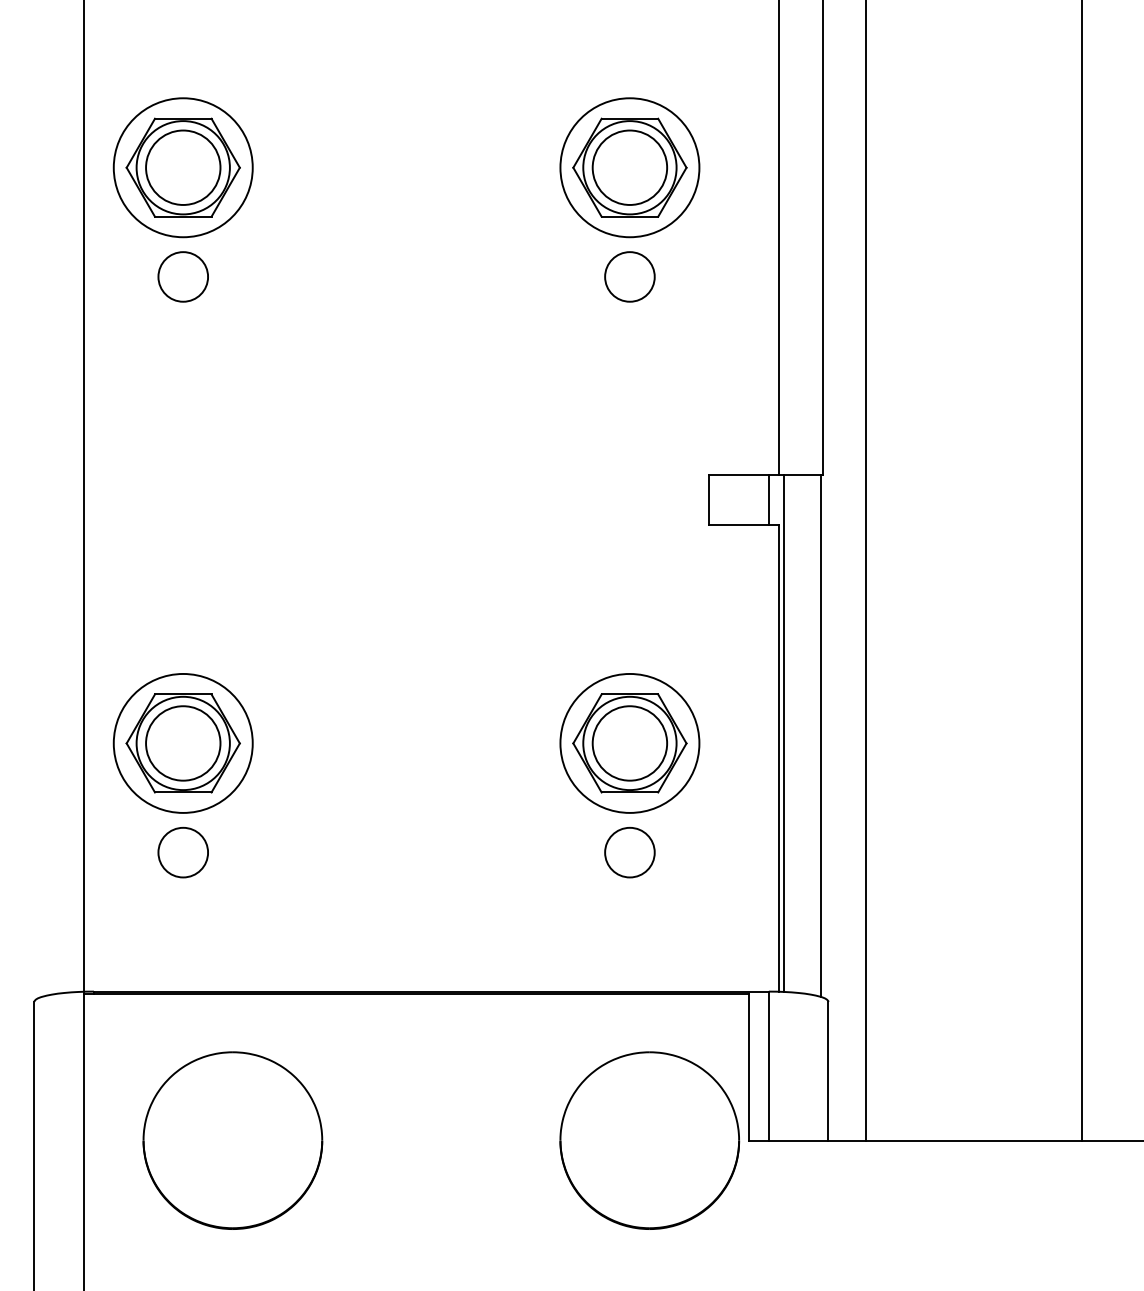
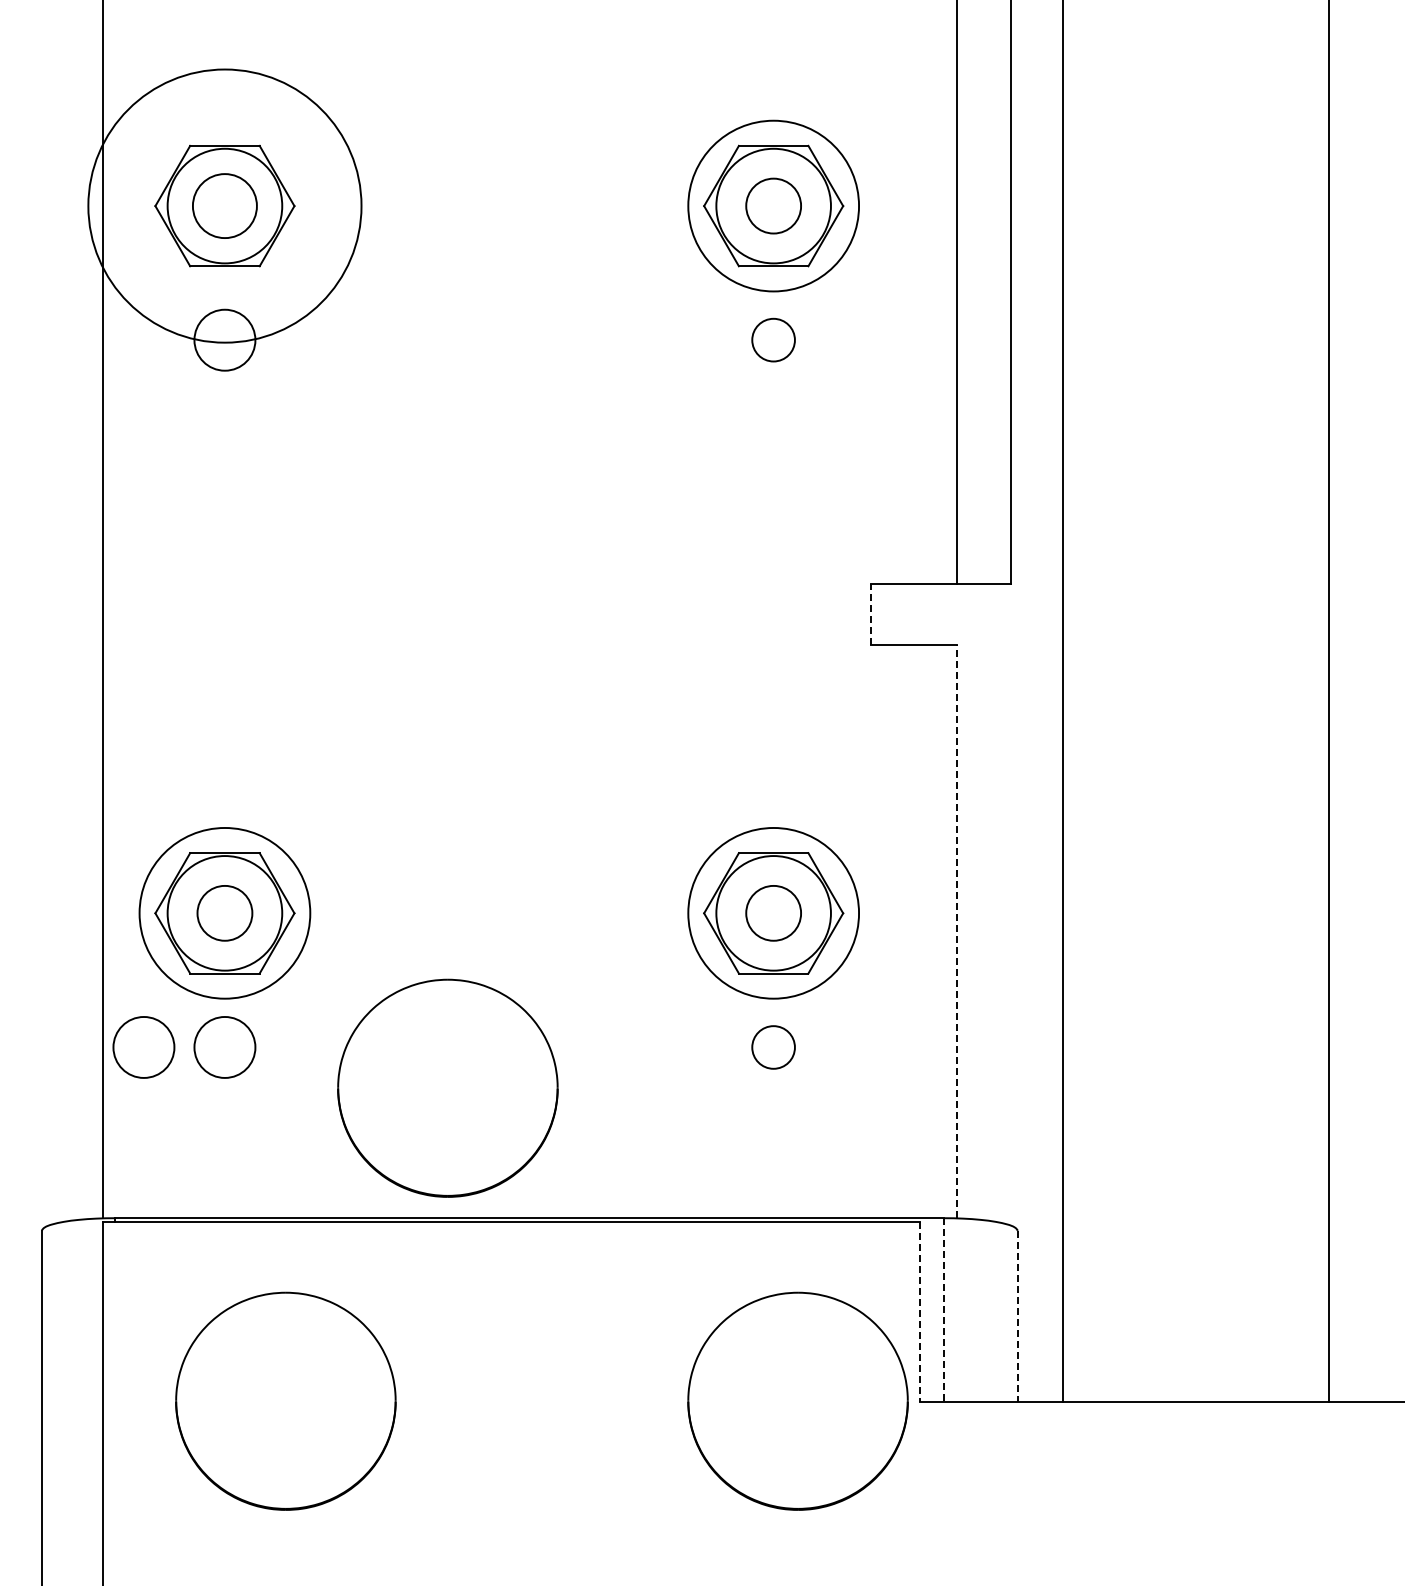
circle: (182, 167) -> (224, 205), size x0.7
circle: (182, 167) -> (224, 205), size x1.6
circle: (629, 167) -> (773, 205), size x0.6
circle: (629, 276) -> (773, 339), size x0.7
line: (709, 500) -> (871, 614), solid -> dashed
line: (768, 500) -> (944, 614), removed
line: (783, 733) -> (962, 901), removed
line: (821, 736) -> (1008, 904), removed
circle: (182, 743) -> (224, 913), size x0.6
circle: (629, 743) -> (773, 913), size x0.6
line: (778, 758) -> (956, 931), solid -> dashed
circle: (116, 852) -> (143, 1047), added
circle: (629, 852) -> (773, 1047), size x0.7
part: (364, 885) -> (447, 1087), added
line: (768, 1066) -> (944, 1310), solid -> dashed
line: (749, 1068) -> (920, 1312), solid -> dashed
line: (828, 1071) -> (1017, 1316), solid -> dashed

